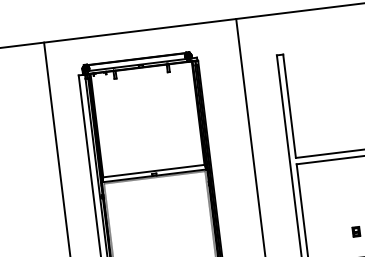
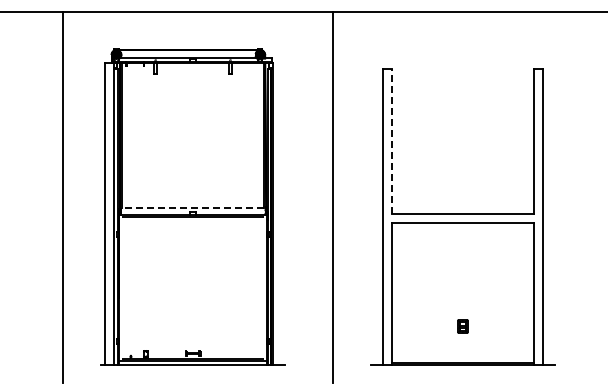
line: (289, 106) -> (391, 141), solid -> dashed
line: (153, 171) -> (192, 208), solid -> dashed

